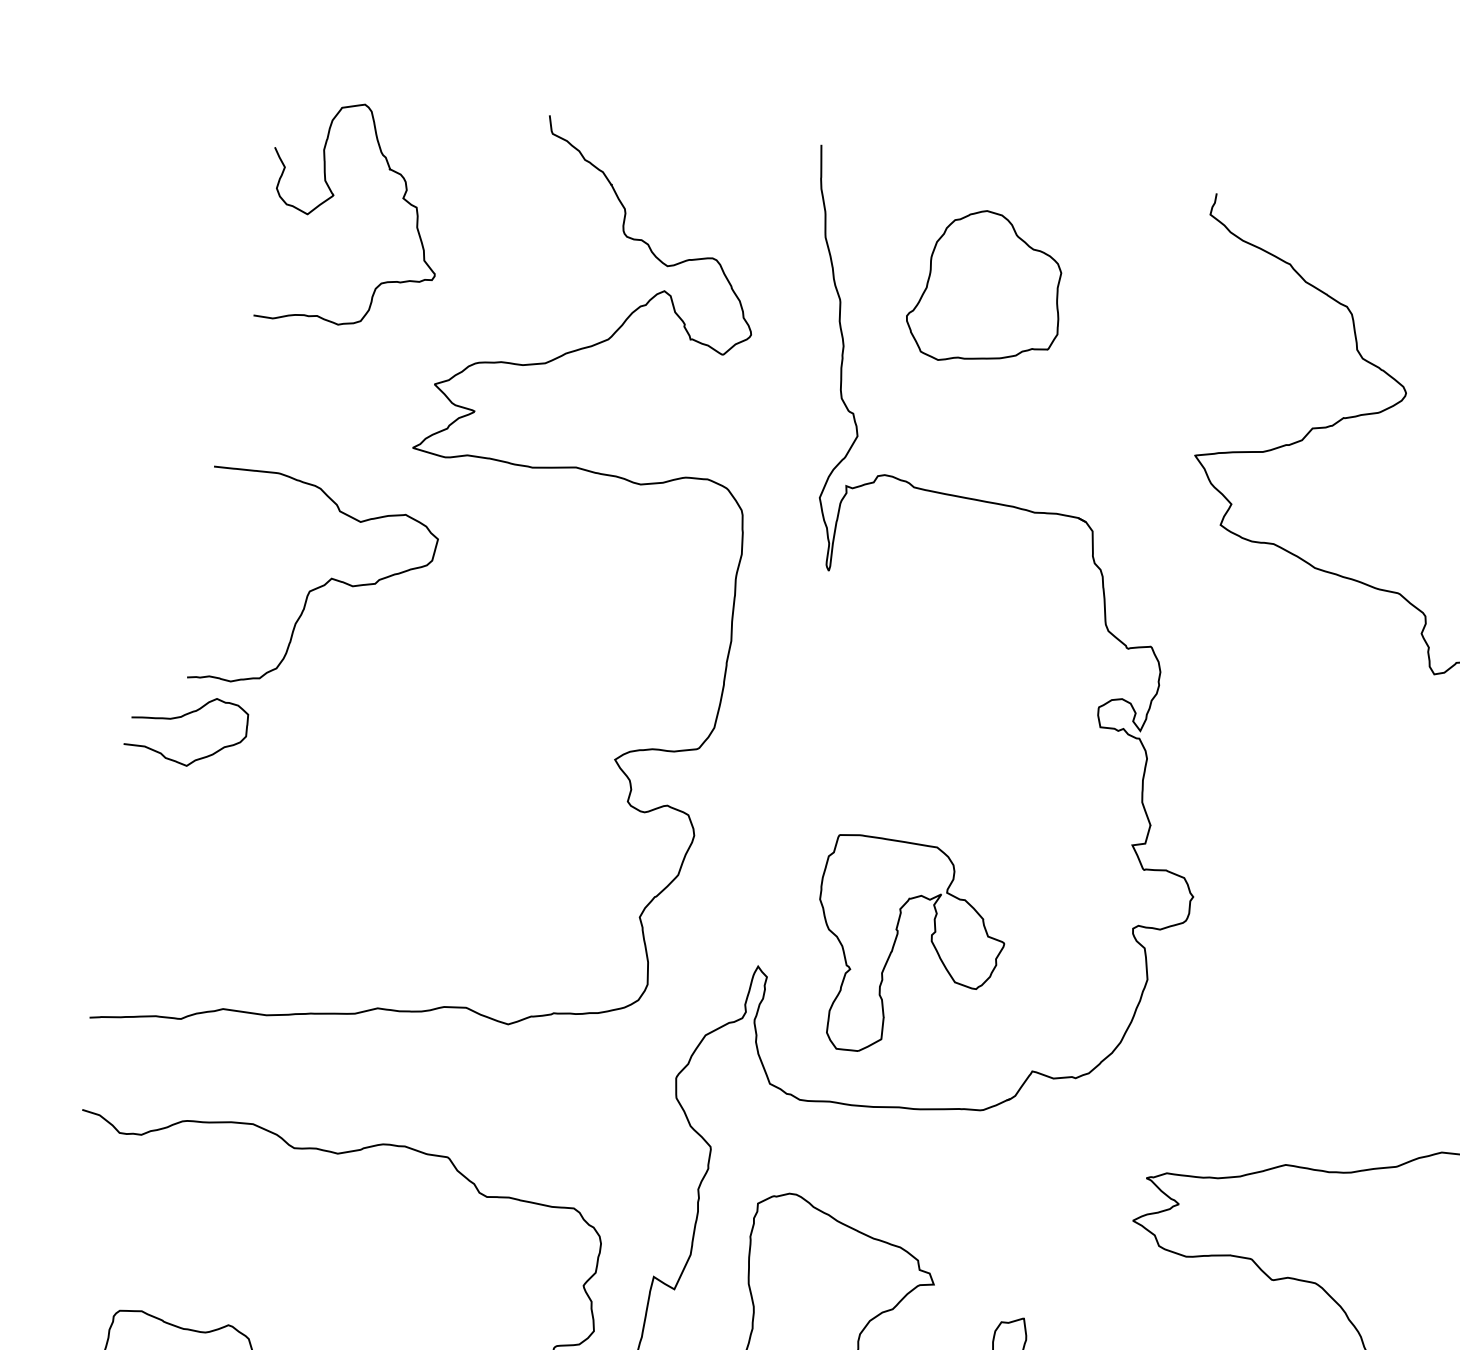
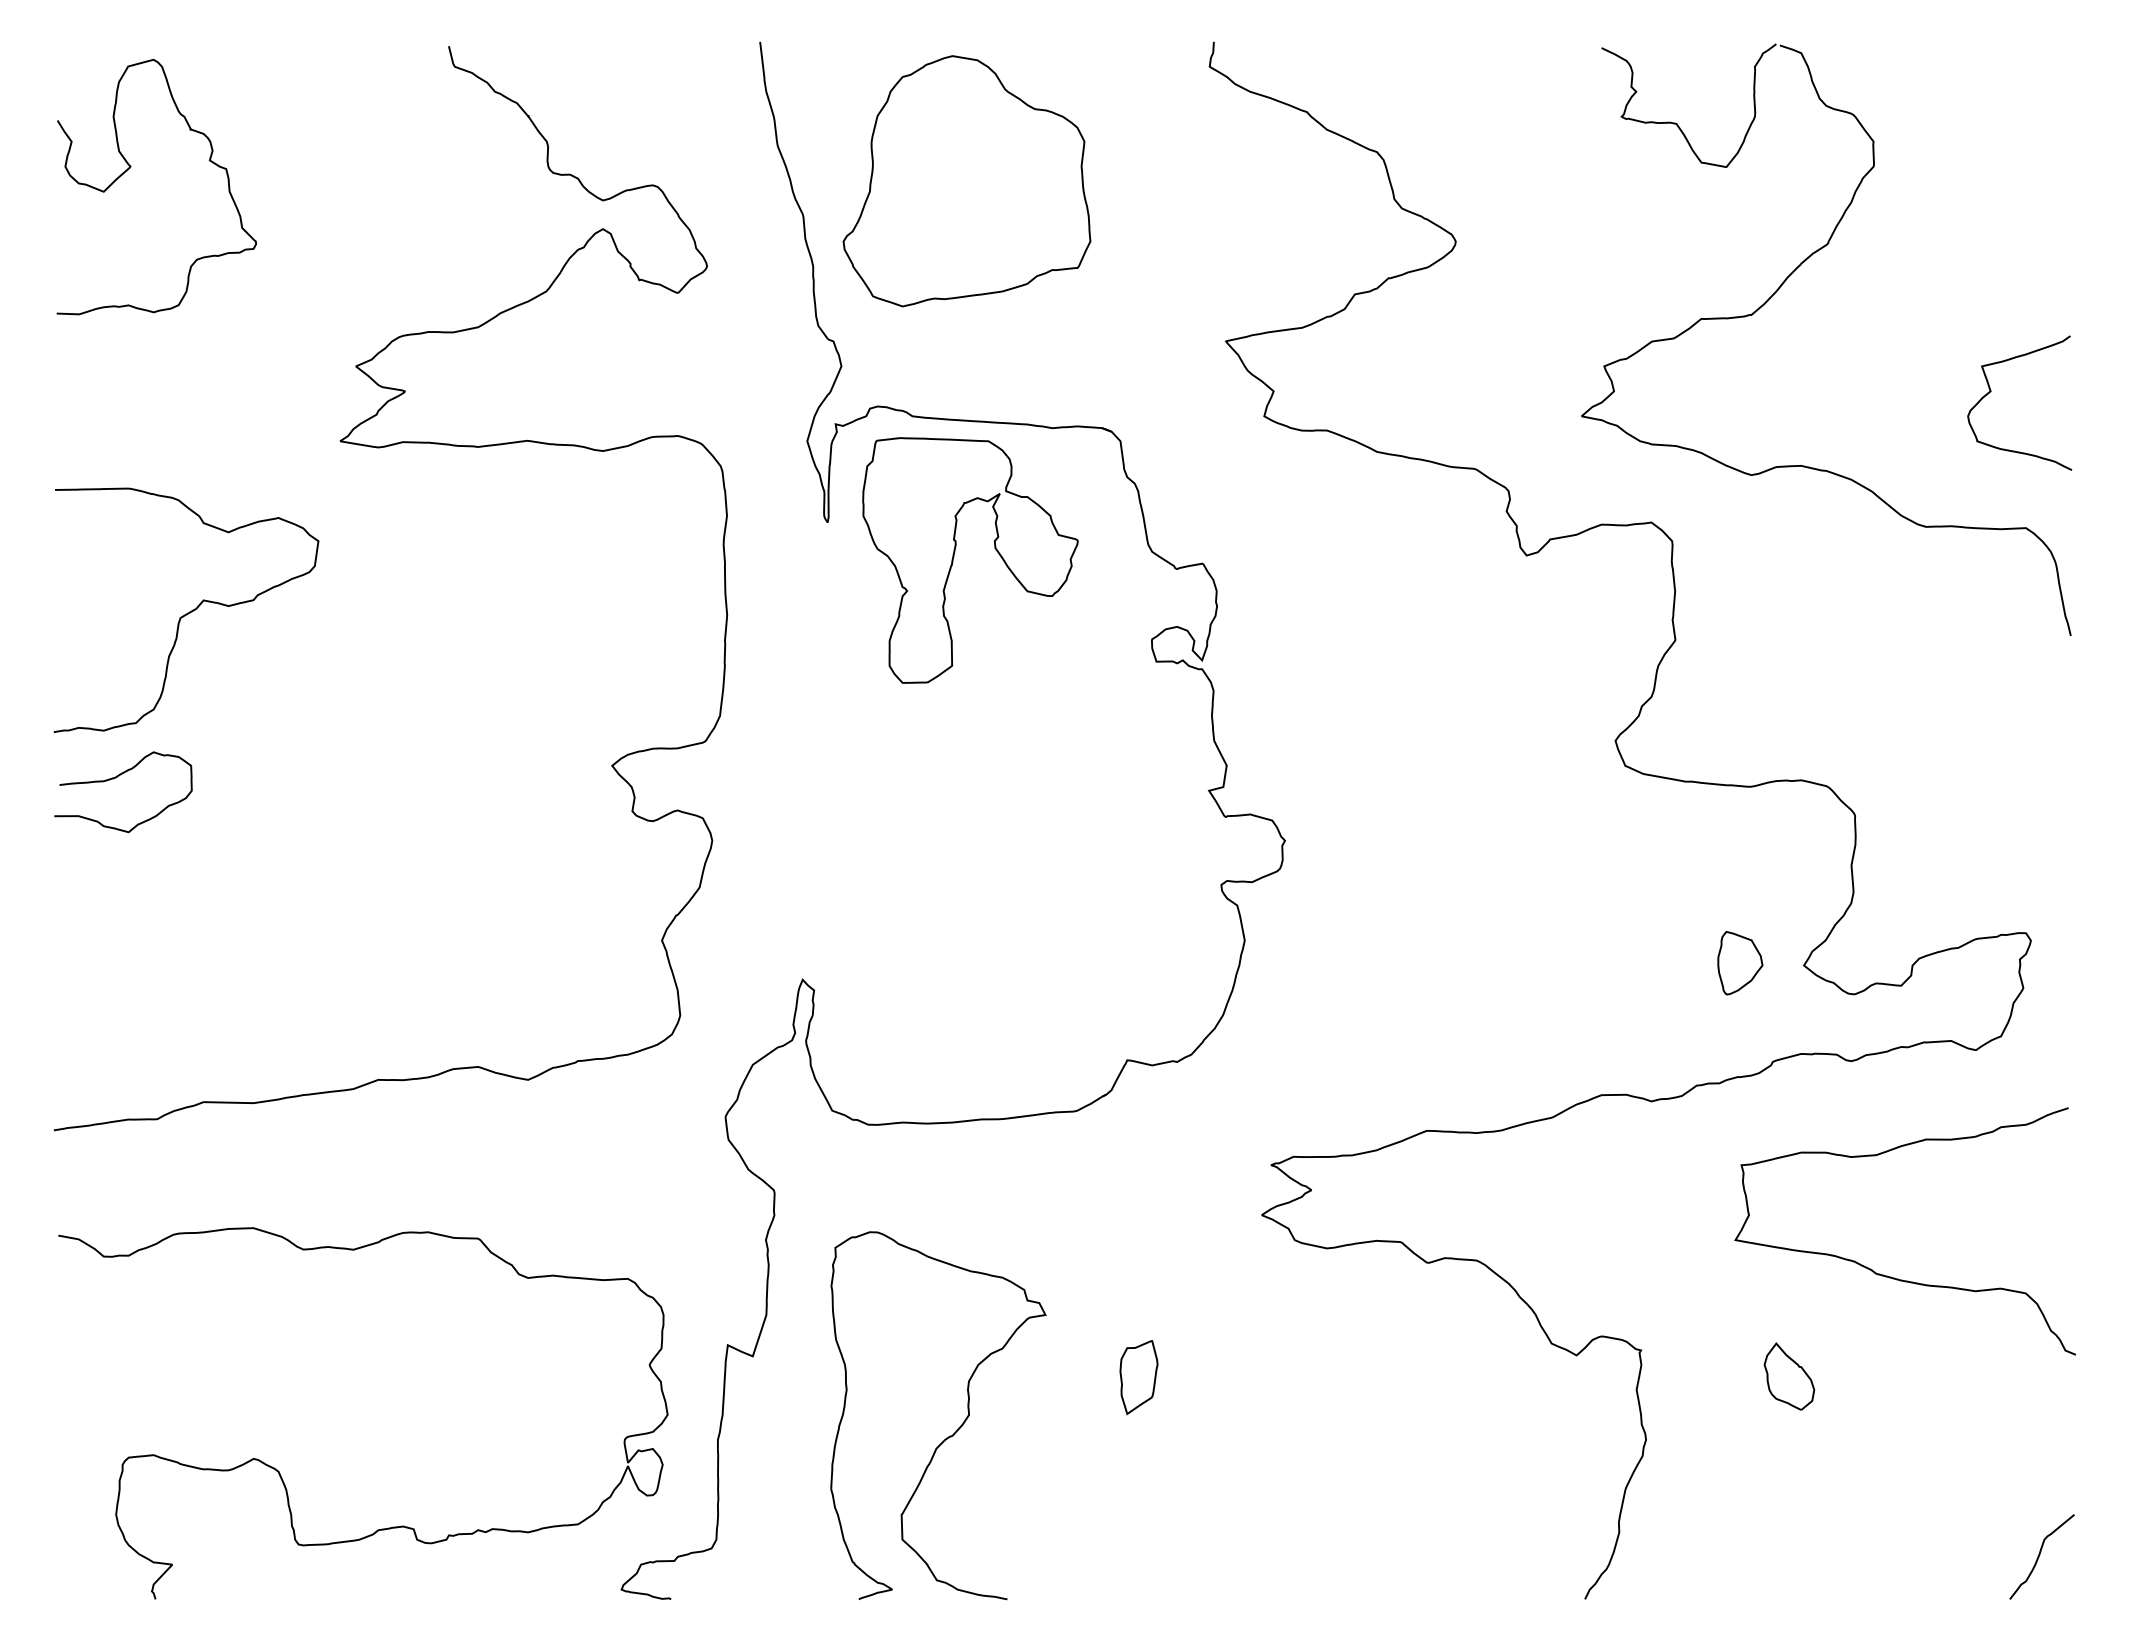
curve: (333, 196) -> (130, 168), moved
part: (986, 288) -> (966, 181), size x1.43
curve: (316, 587) -> (187, 612), moved
part: (895, 945) -> (954, 557), moved

